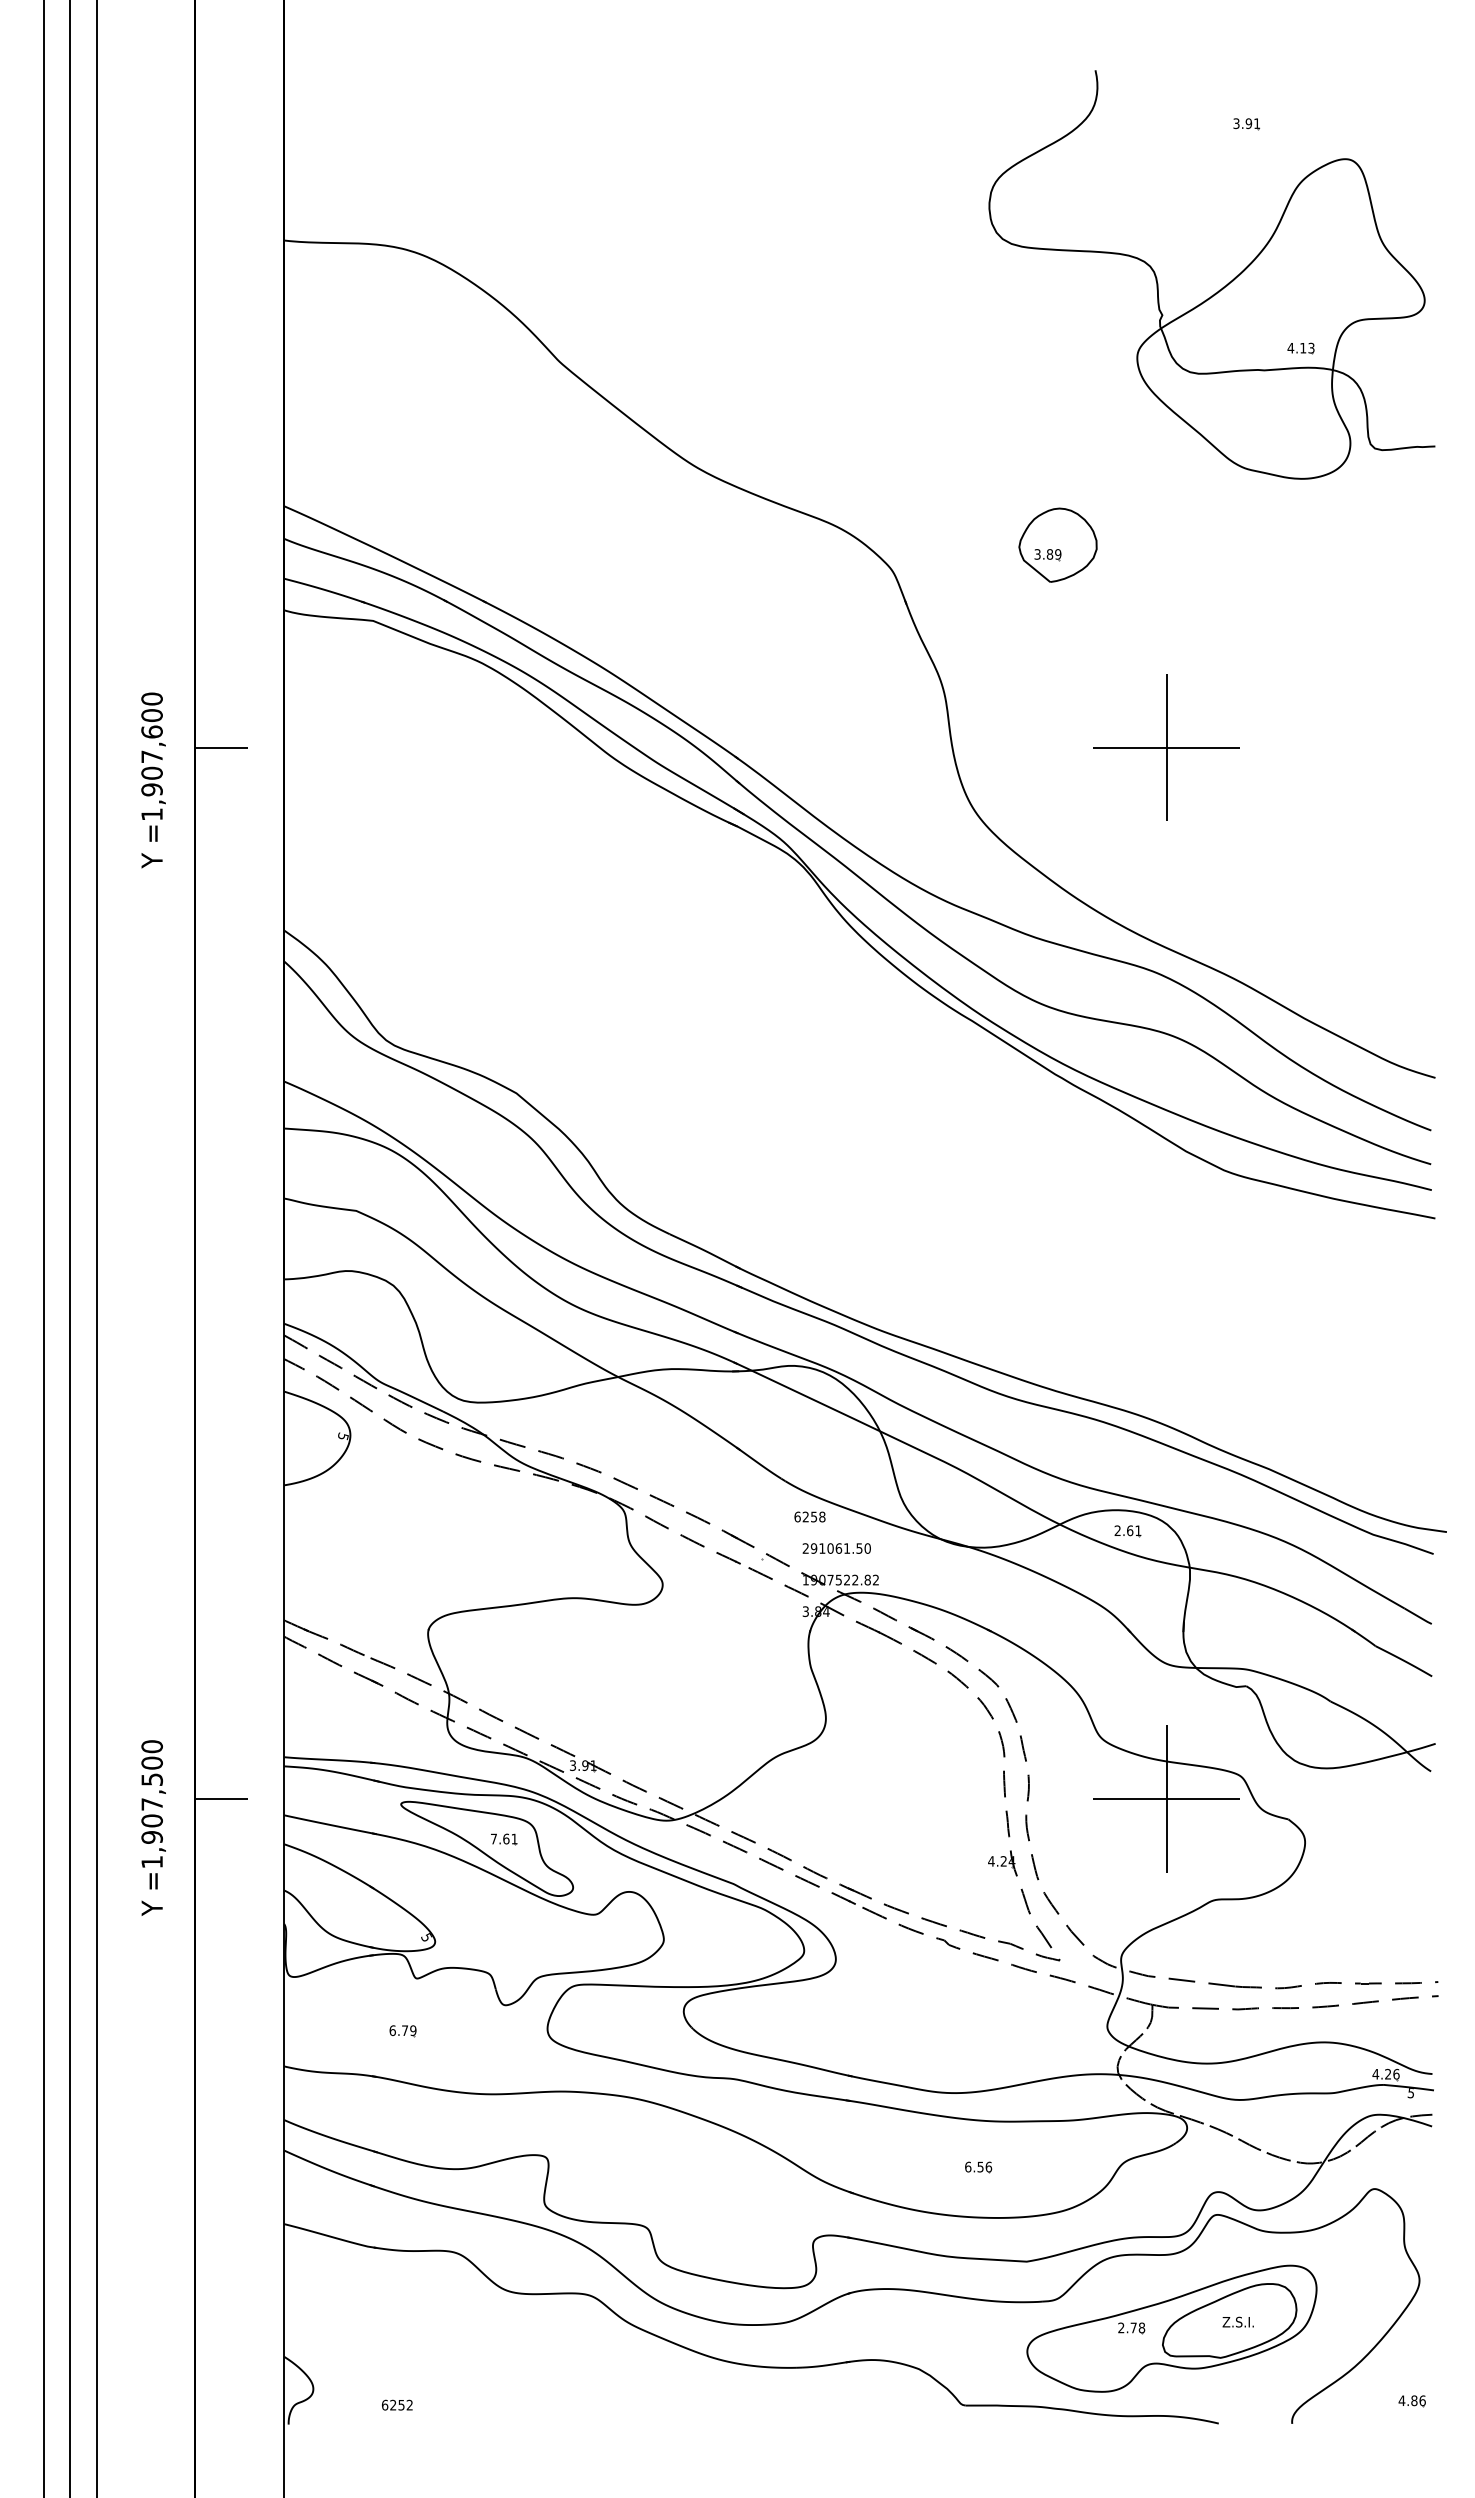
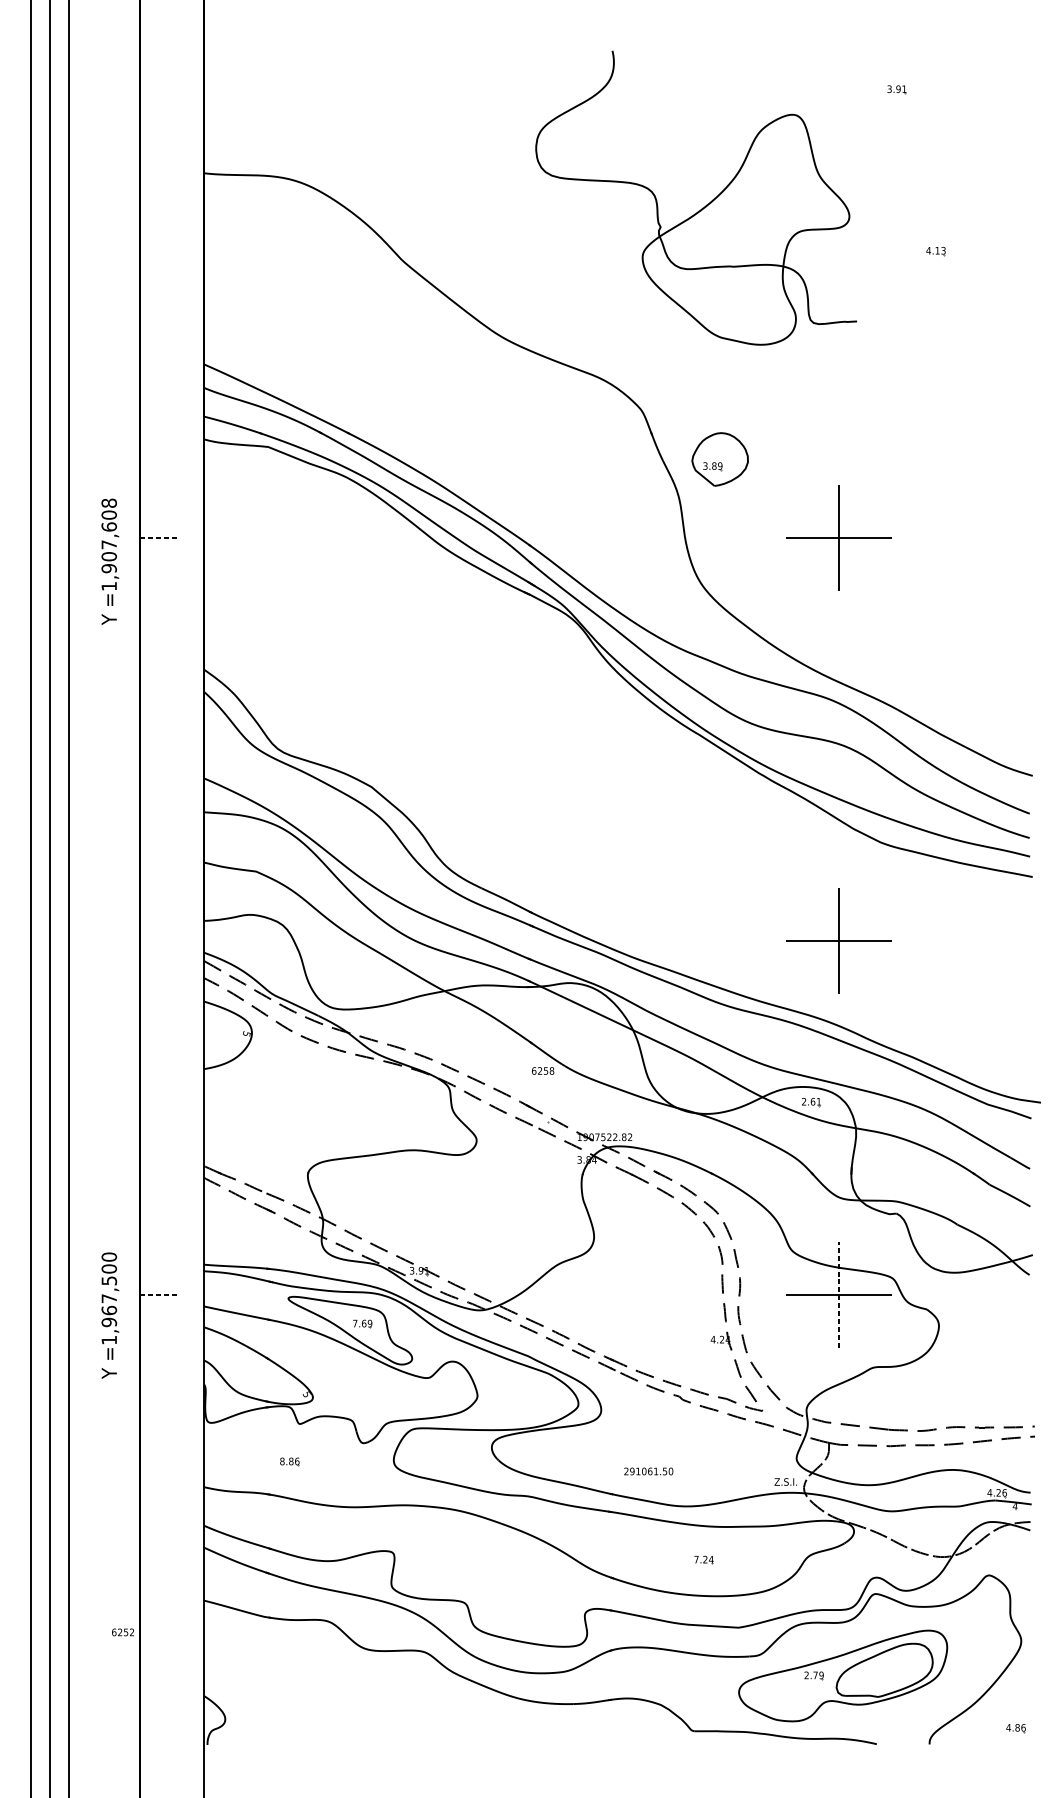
part: (1223, 286) -> (704, 206), moved
part: (1057, 544) -> (719, 458), moved
text: (151, 698) -> (108, 502), =1,907,600 -> =1,907,608
line: (221, 747) -> (159, 538), solid -> dashed
part: (1166, 1306) -> (839, 940), added
text: (809, 1516) -> (542, 1070), moved
text: (836, 1548) -> (648, 1471), moved
line: (221, 1799) -> (159, 1295), solid -> dashed
line: (1166, 1799) -> (839, 1295), solid -> dashed
text: (151, 1820) -> (108, 1310), =1,907,500 -> =1,967,500
text: (514, 1838) -> (370, 1323), 7.61 -> 7.69
text: (402, 2030) -> (289, 1461), 6.79 -> 8.86
text: (1410, 2093) -> (1014, 1506), 5 -> 4
text: (978, 2166) -> (703, 1559), 6.56 -> 7.24
text: (1237, 2321) -> (785, 1481), moved
text: (1141, 2327) -> (821, 1675), 2.78 -> 2.79
text: (397, 2404) -> (123, 1631), moved

